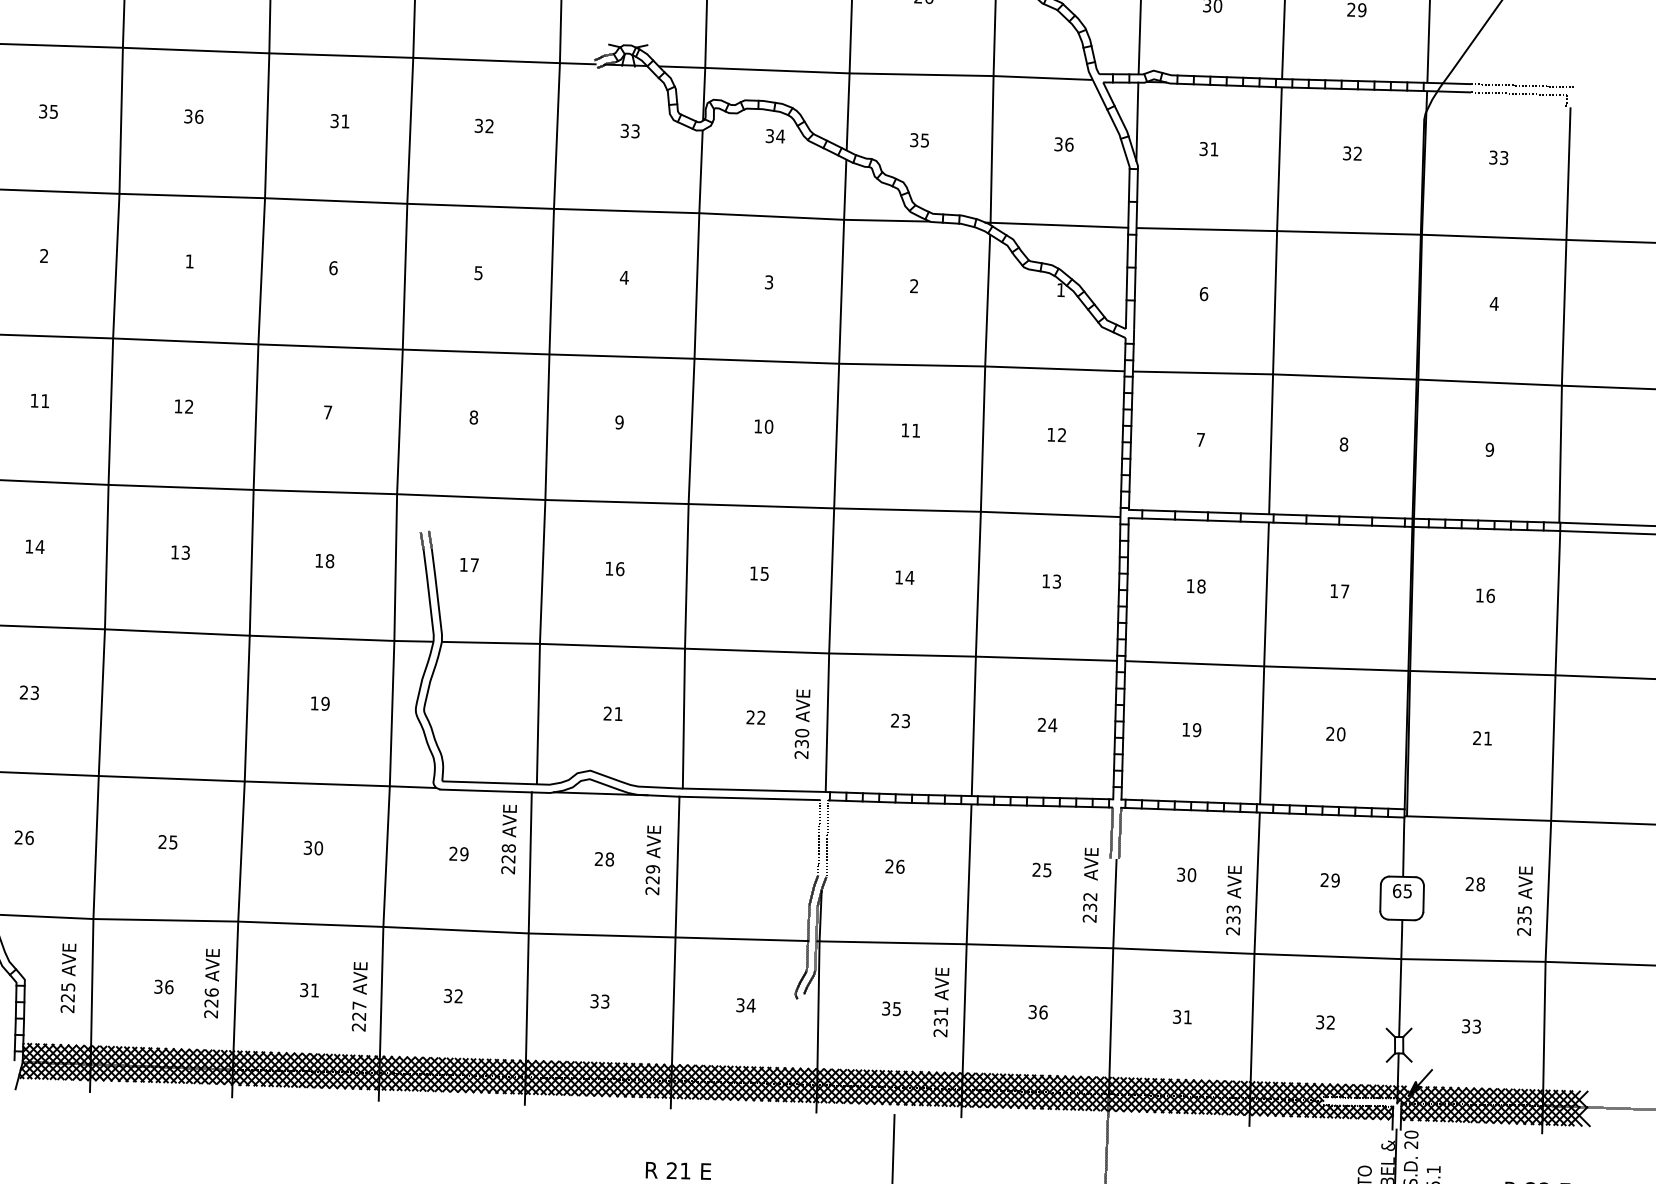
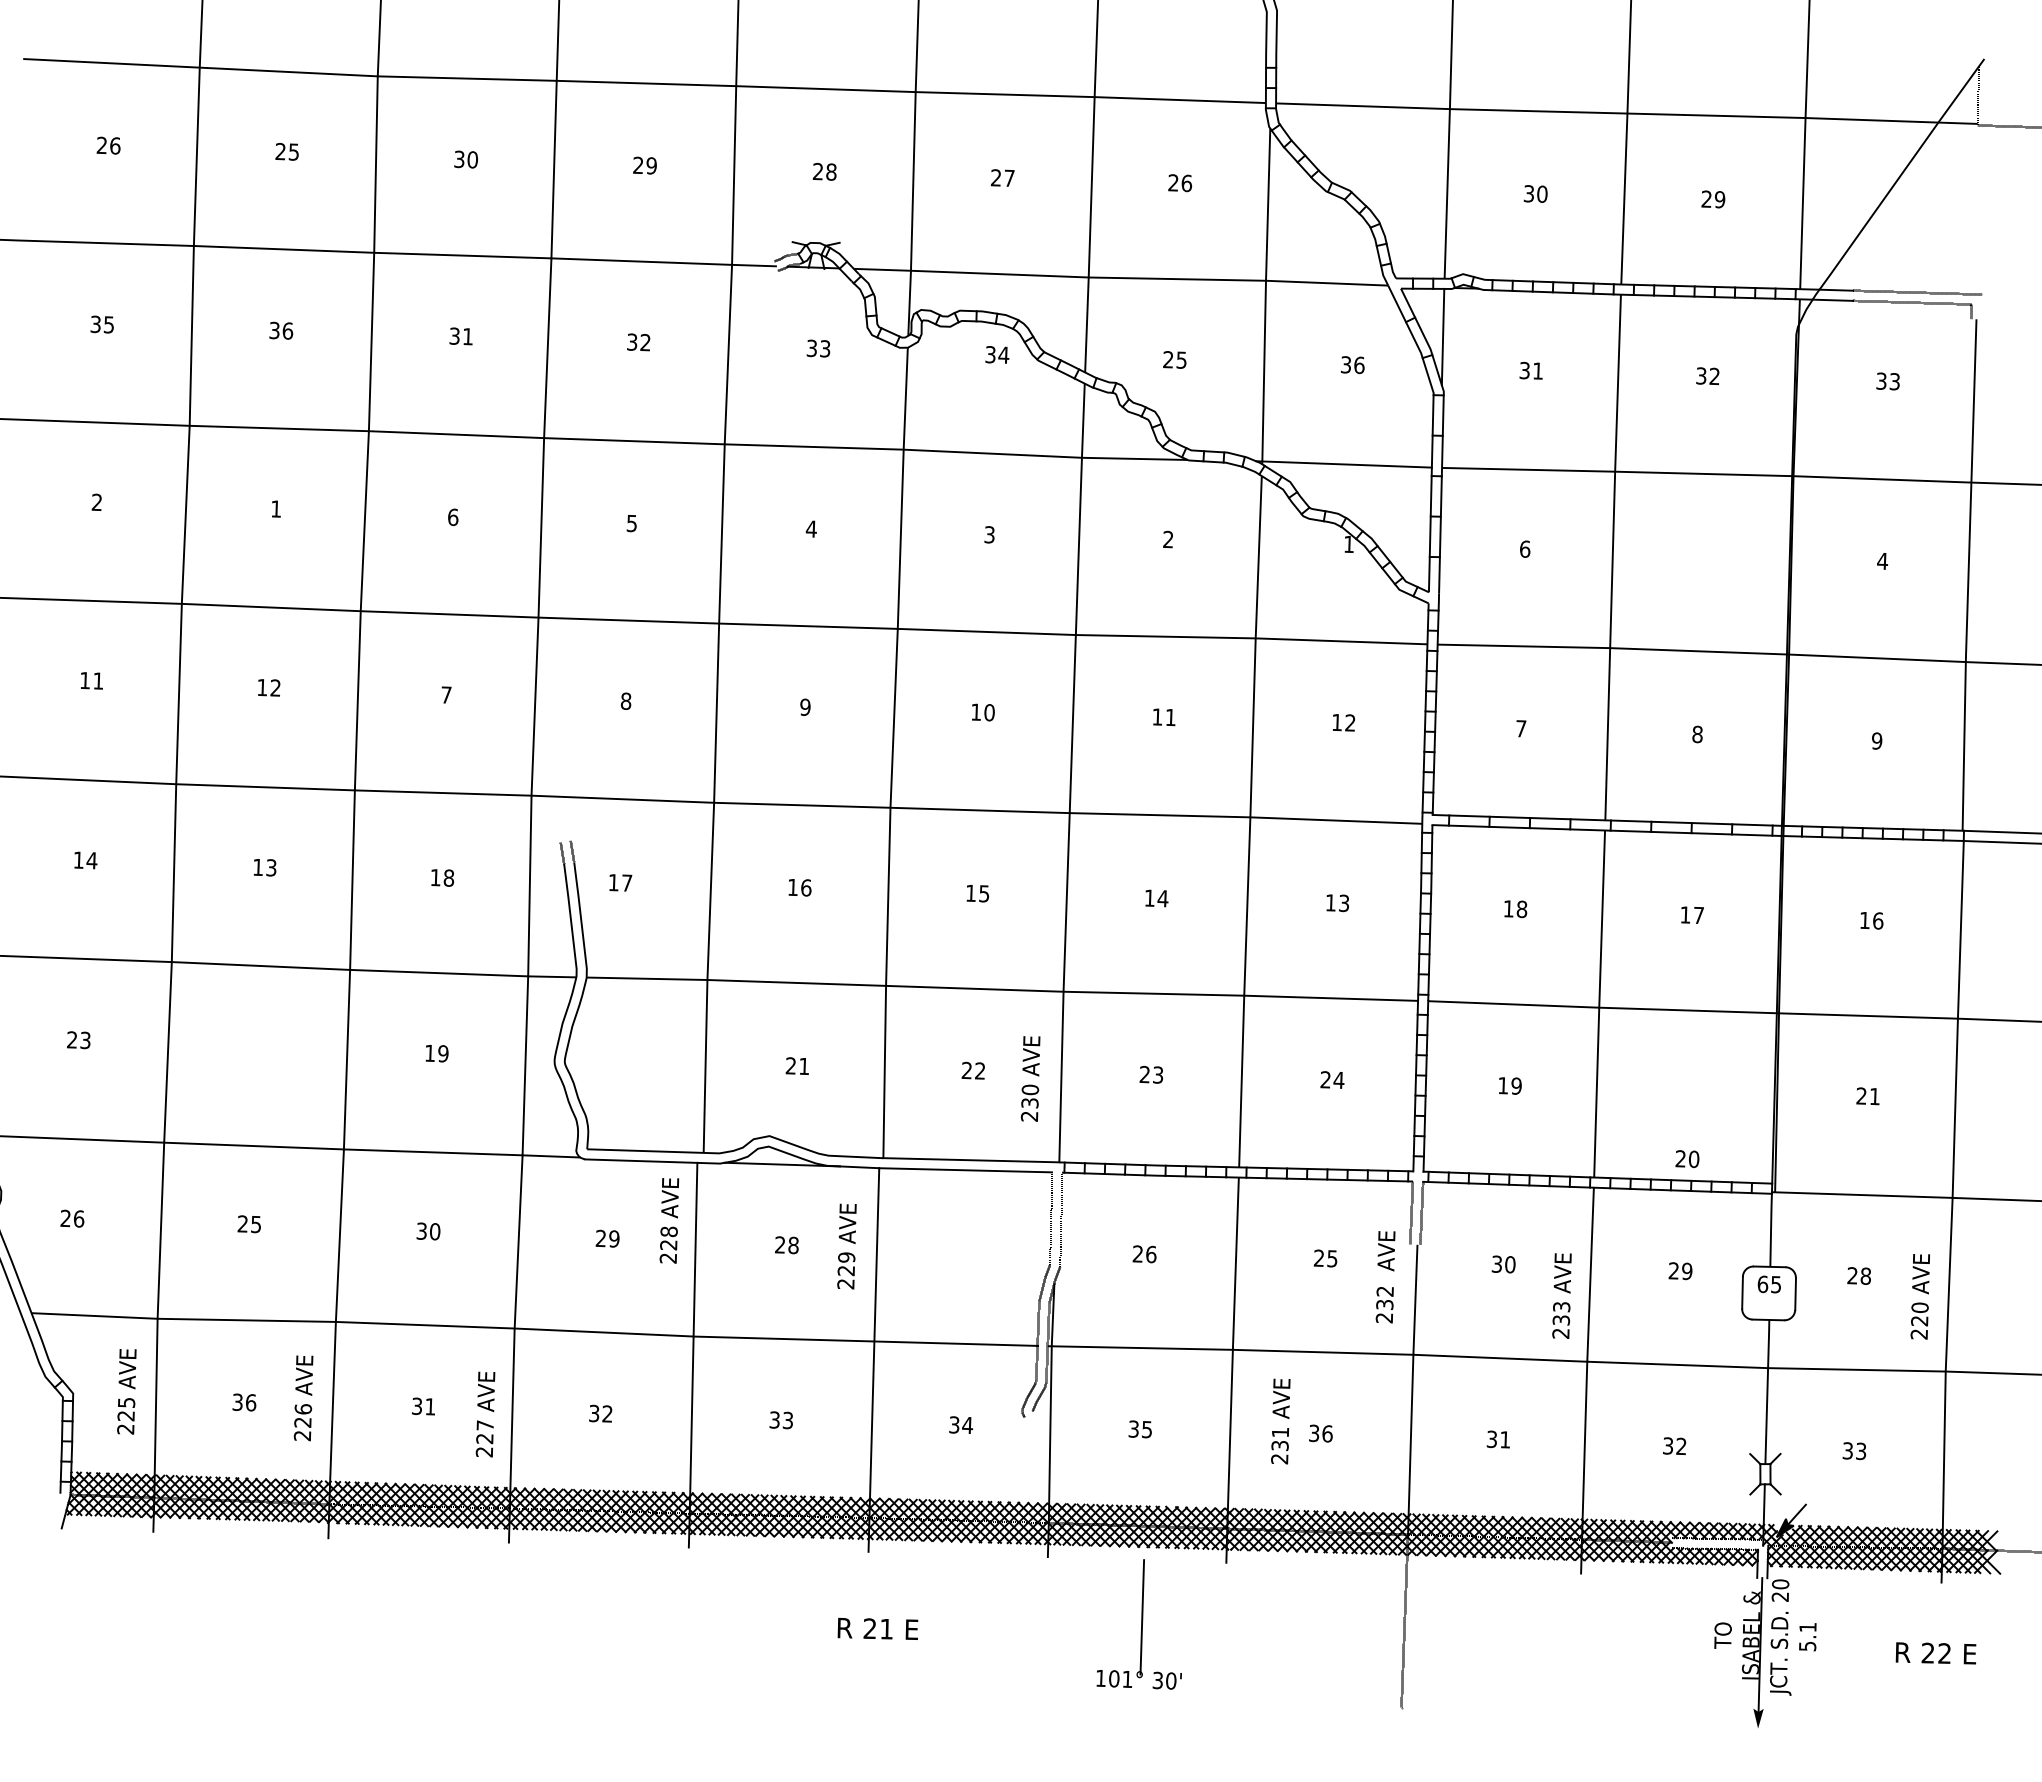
text: (914, 139) -> (1168, 359), 35 -> 25
text: (1335, 733) -> (1687, 1158), moved
text: (1524, 915) -> (1919, 1314), 235 -> 220
text: (941, 1002) -> (1280, 1421), moved

